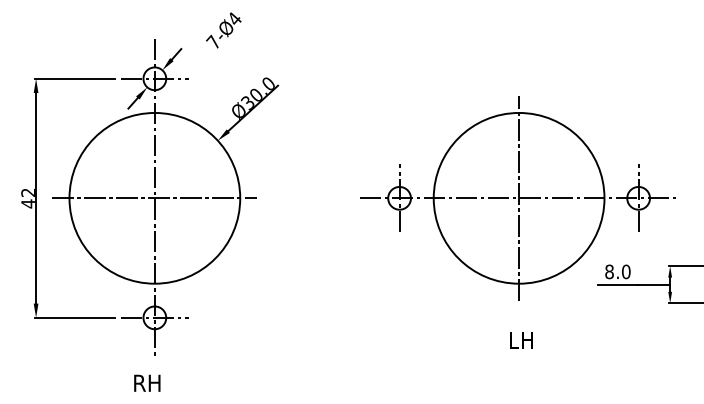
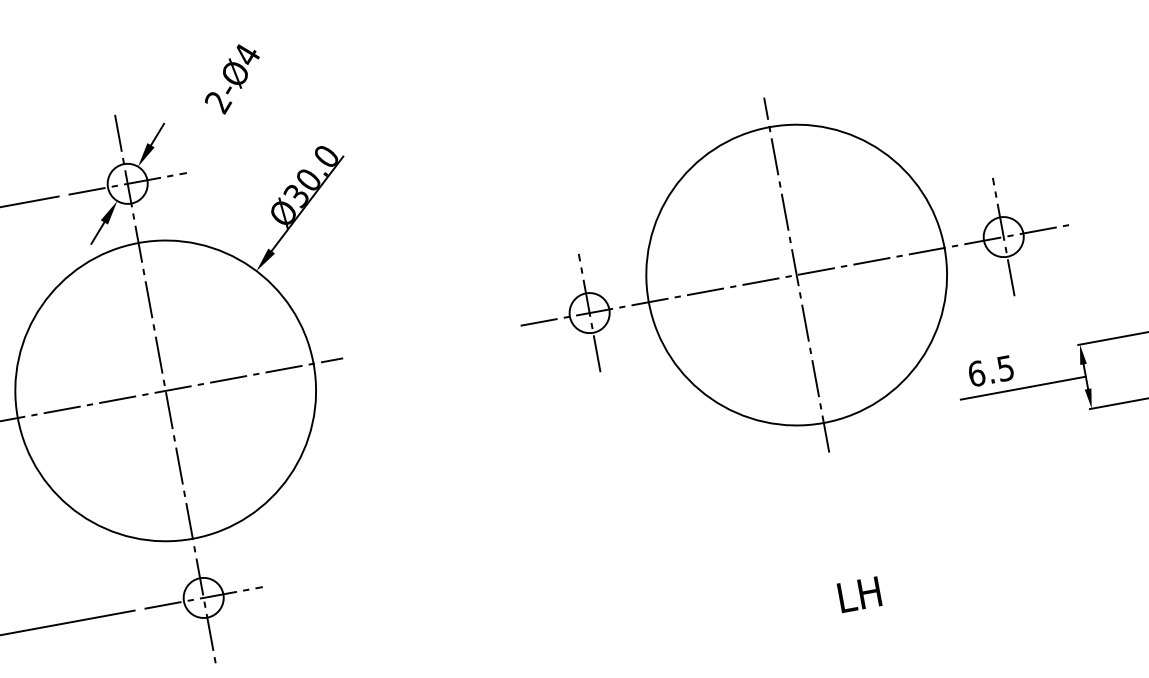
text: (213, 41) -> (217, 100), 7-Ø4 -> 2-Ø4
text: (617, 271) -> (990, 370), 8.0 -> 6.5
text: (521, 340) -> (859, 595), moved

